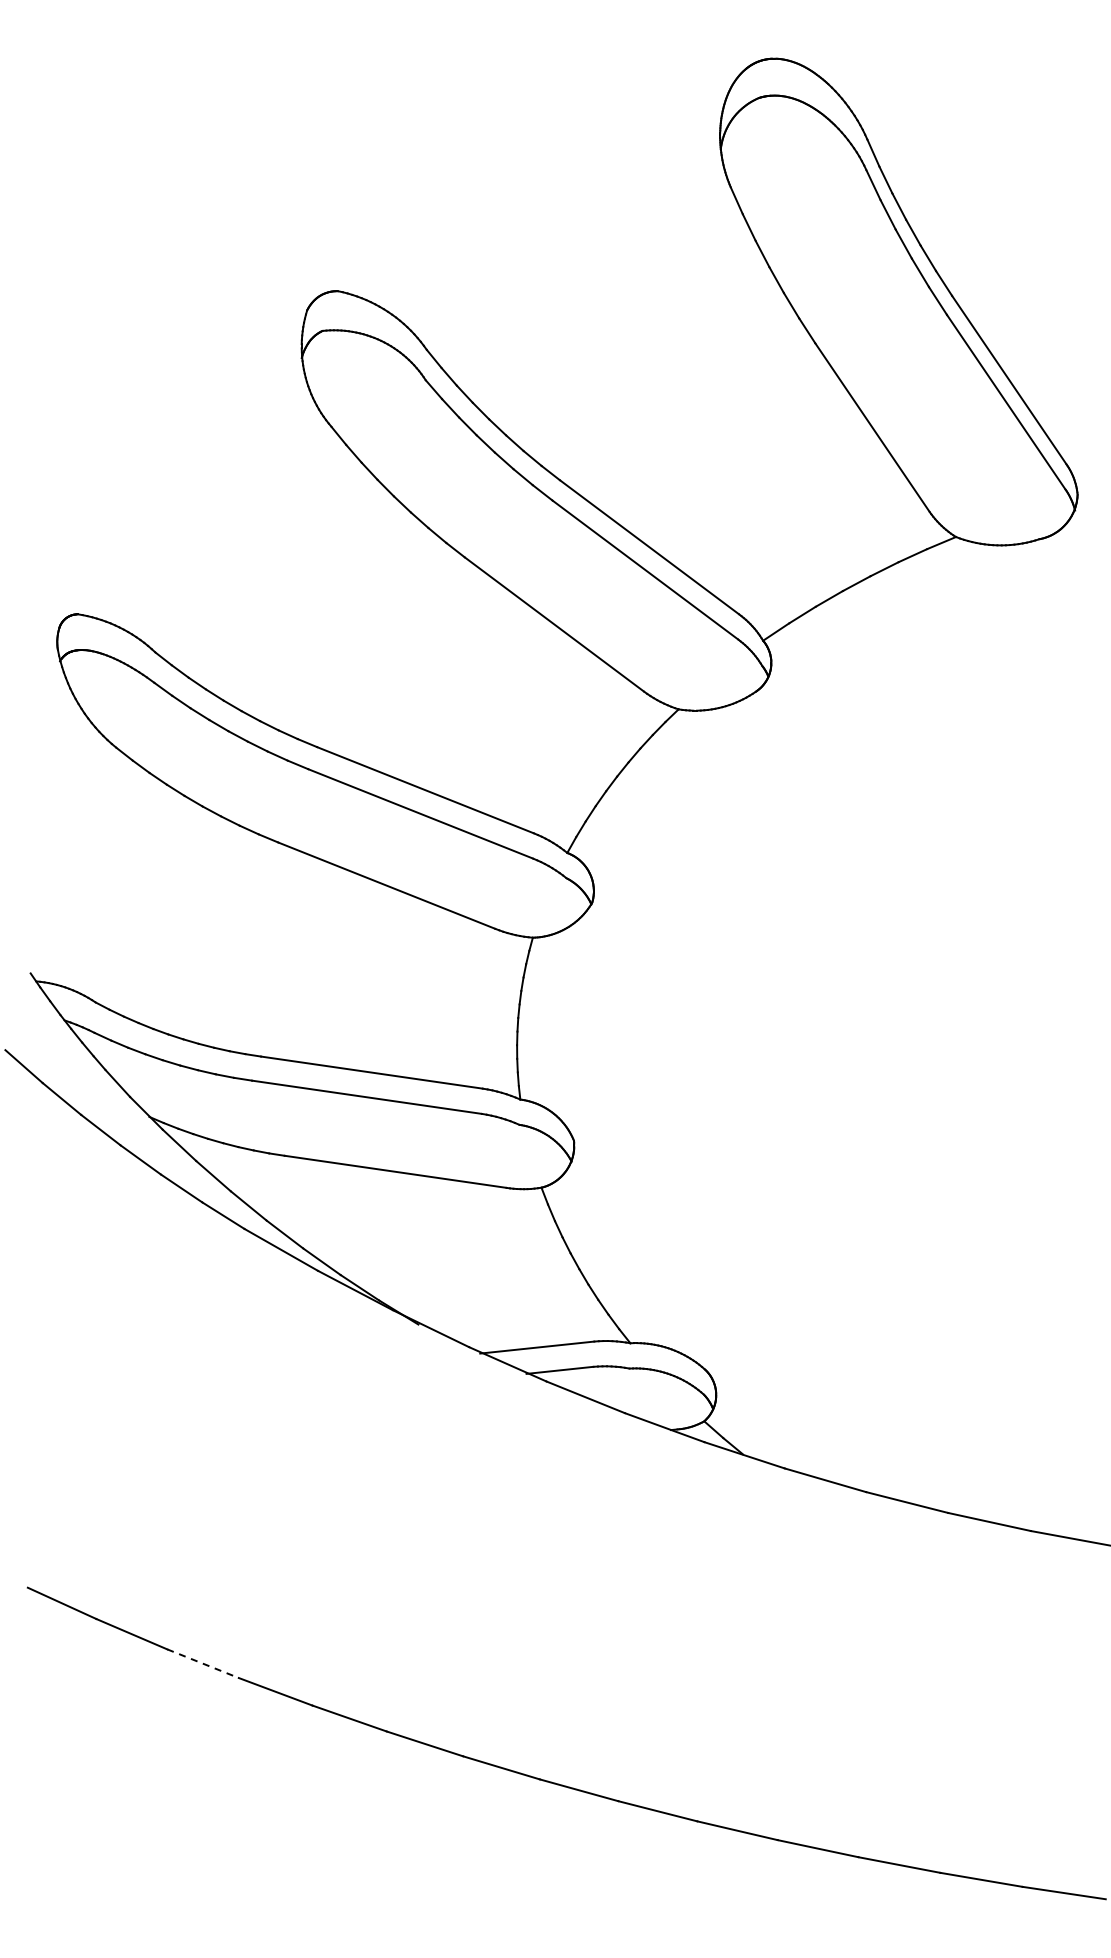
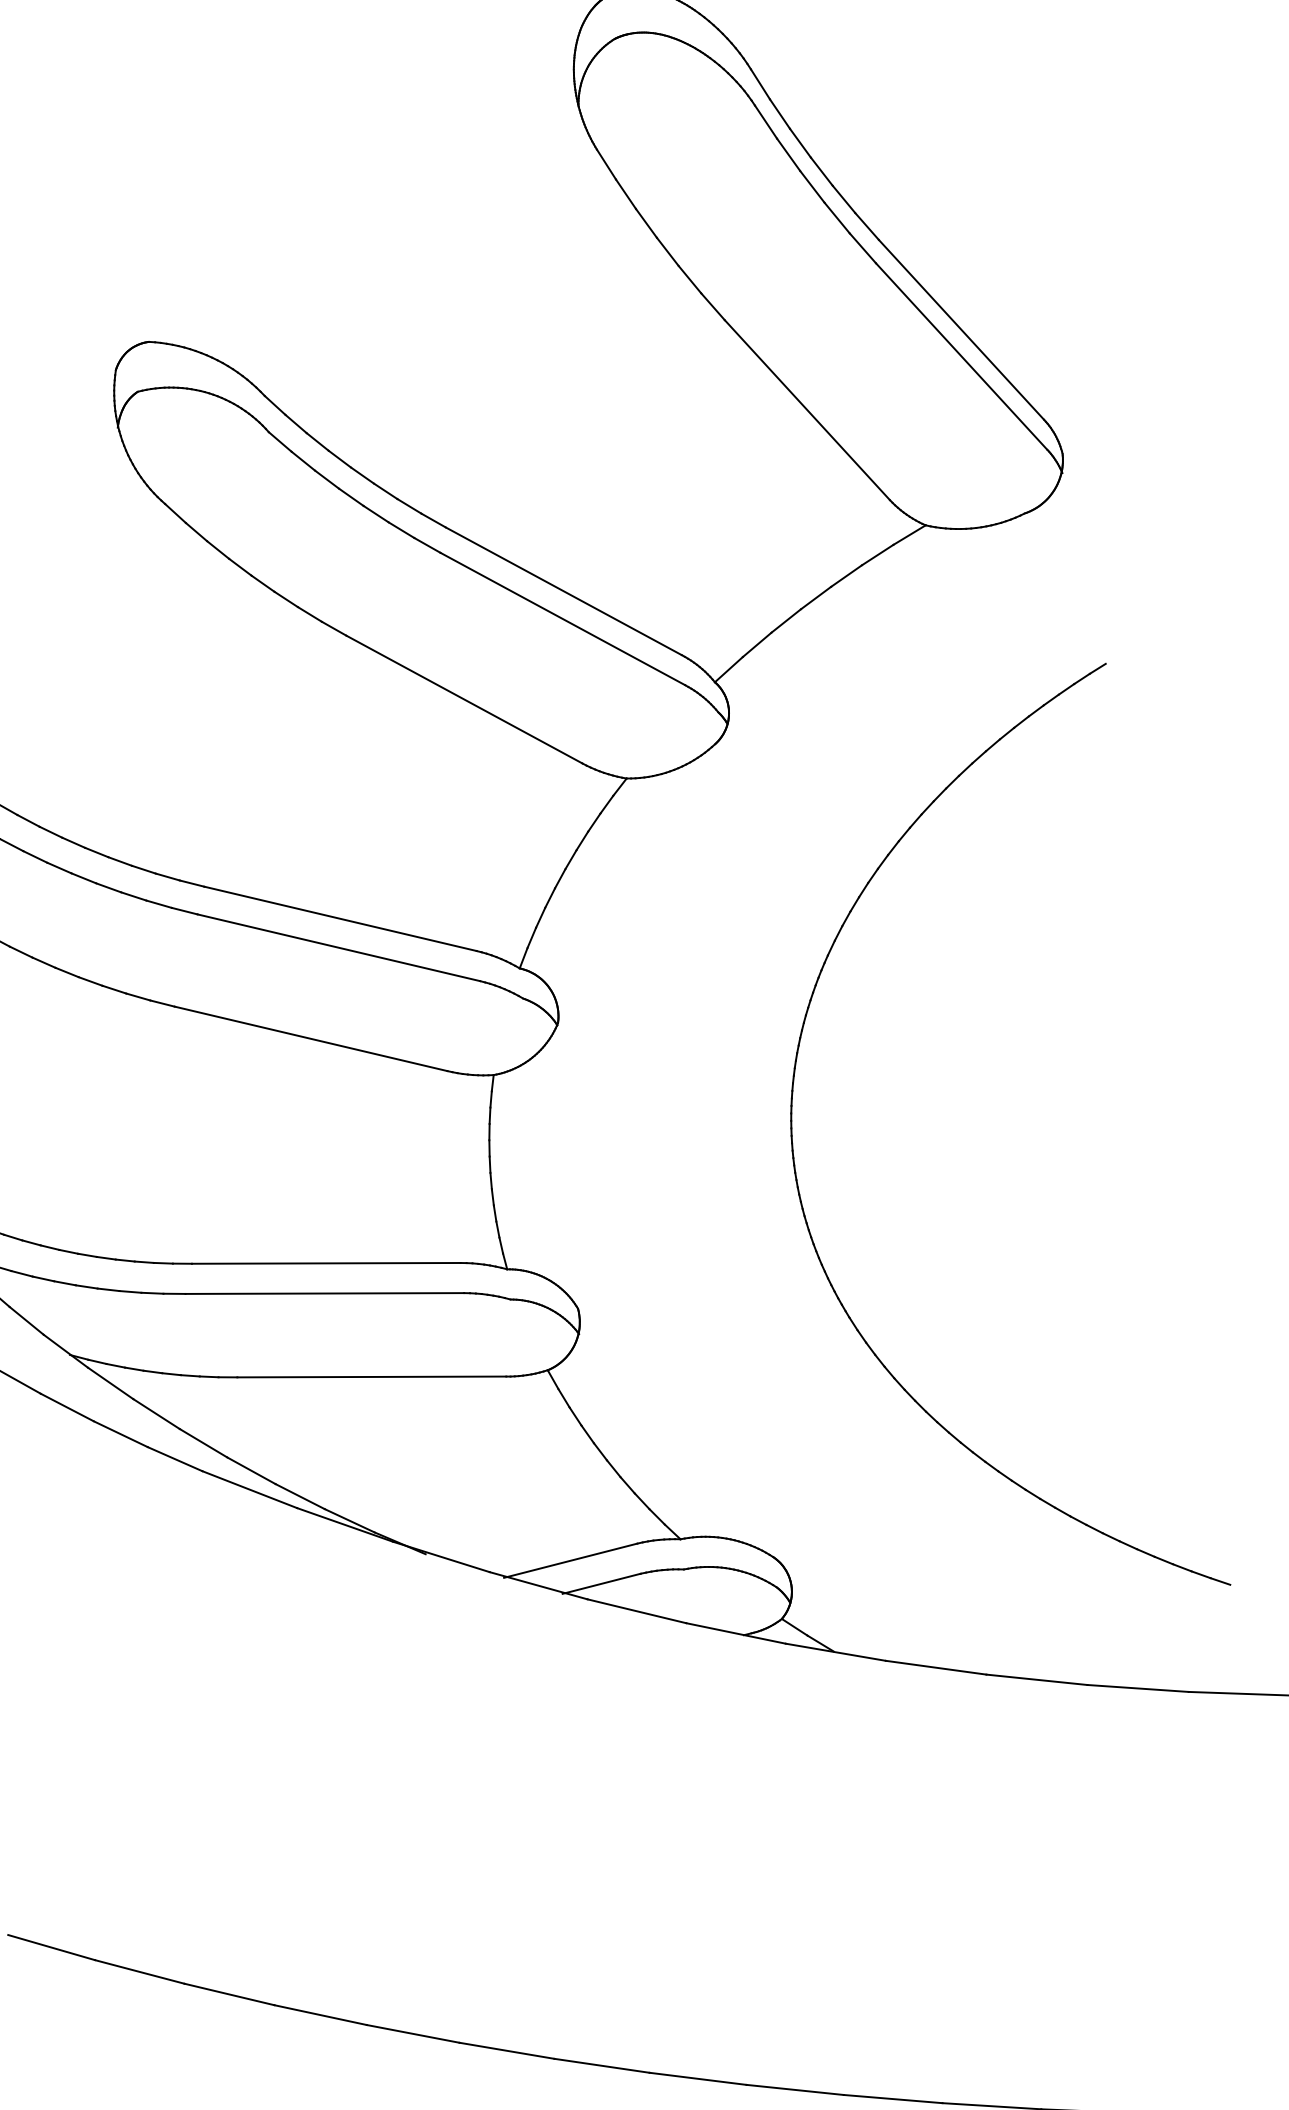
part: (771, 1071) -> (800, 1192), added
line: (203, 1663) -> (229, 1994), dashed -> solid

